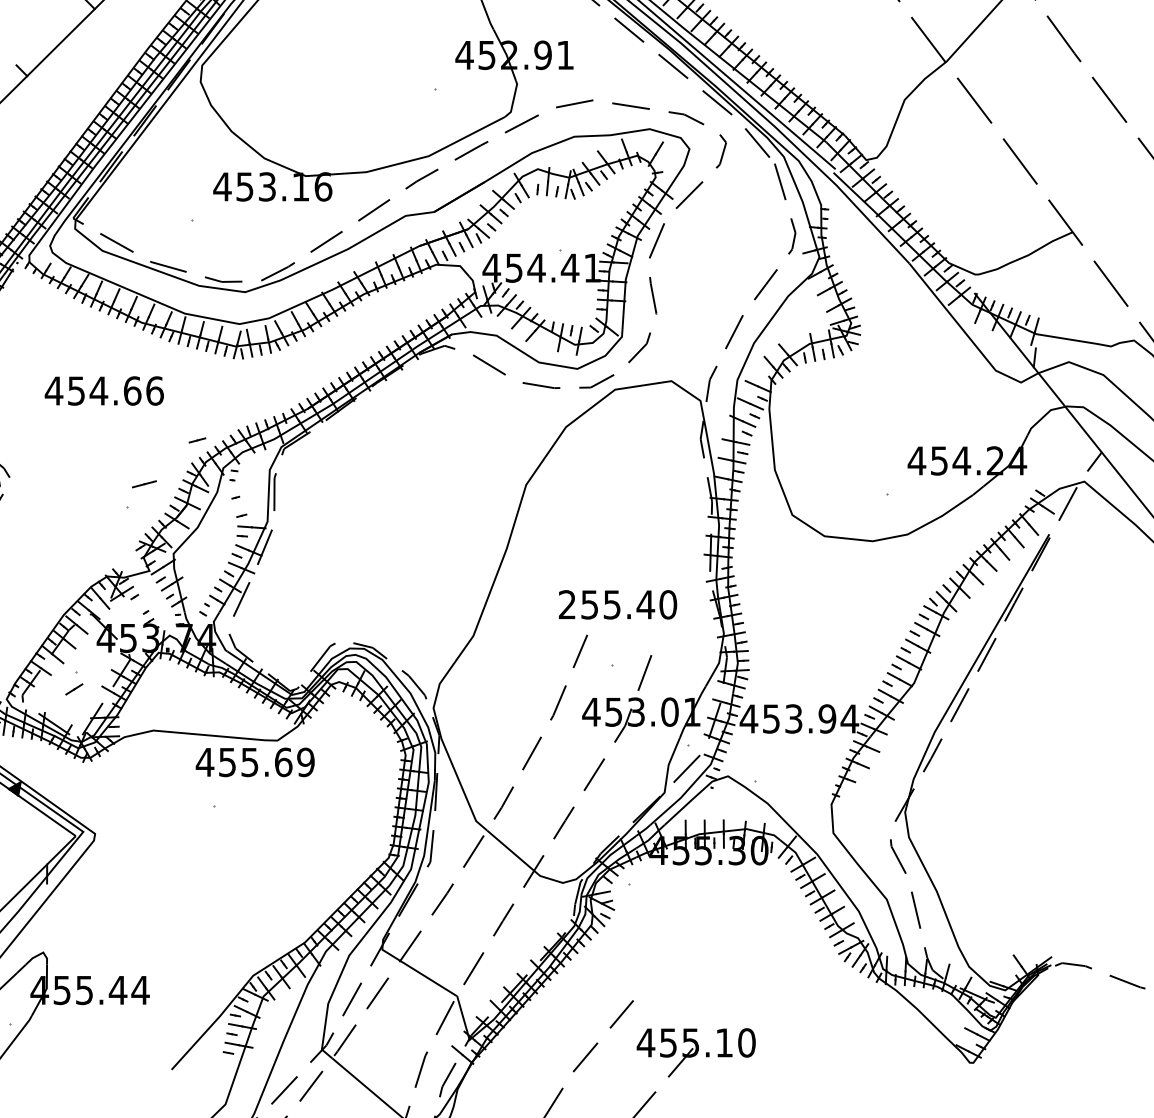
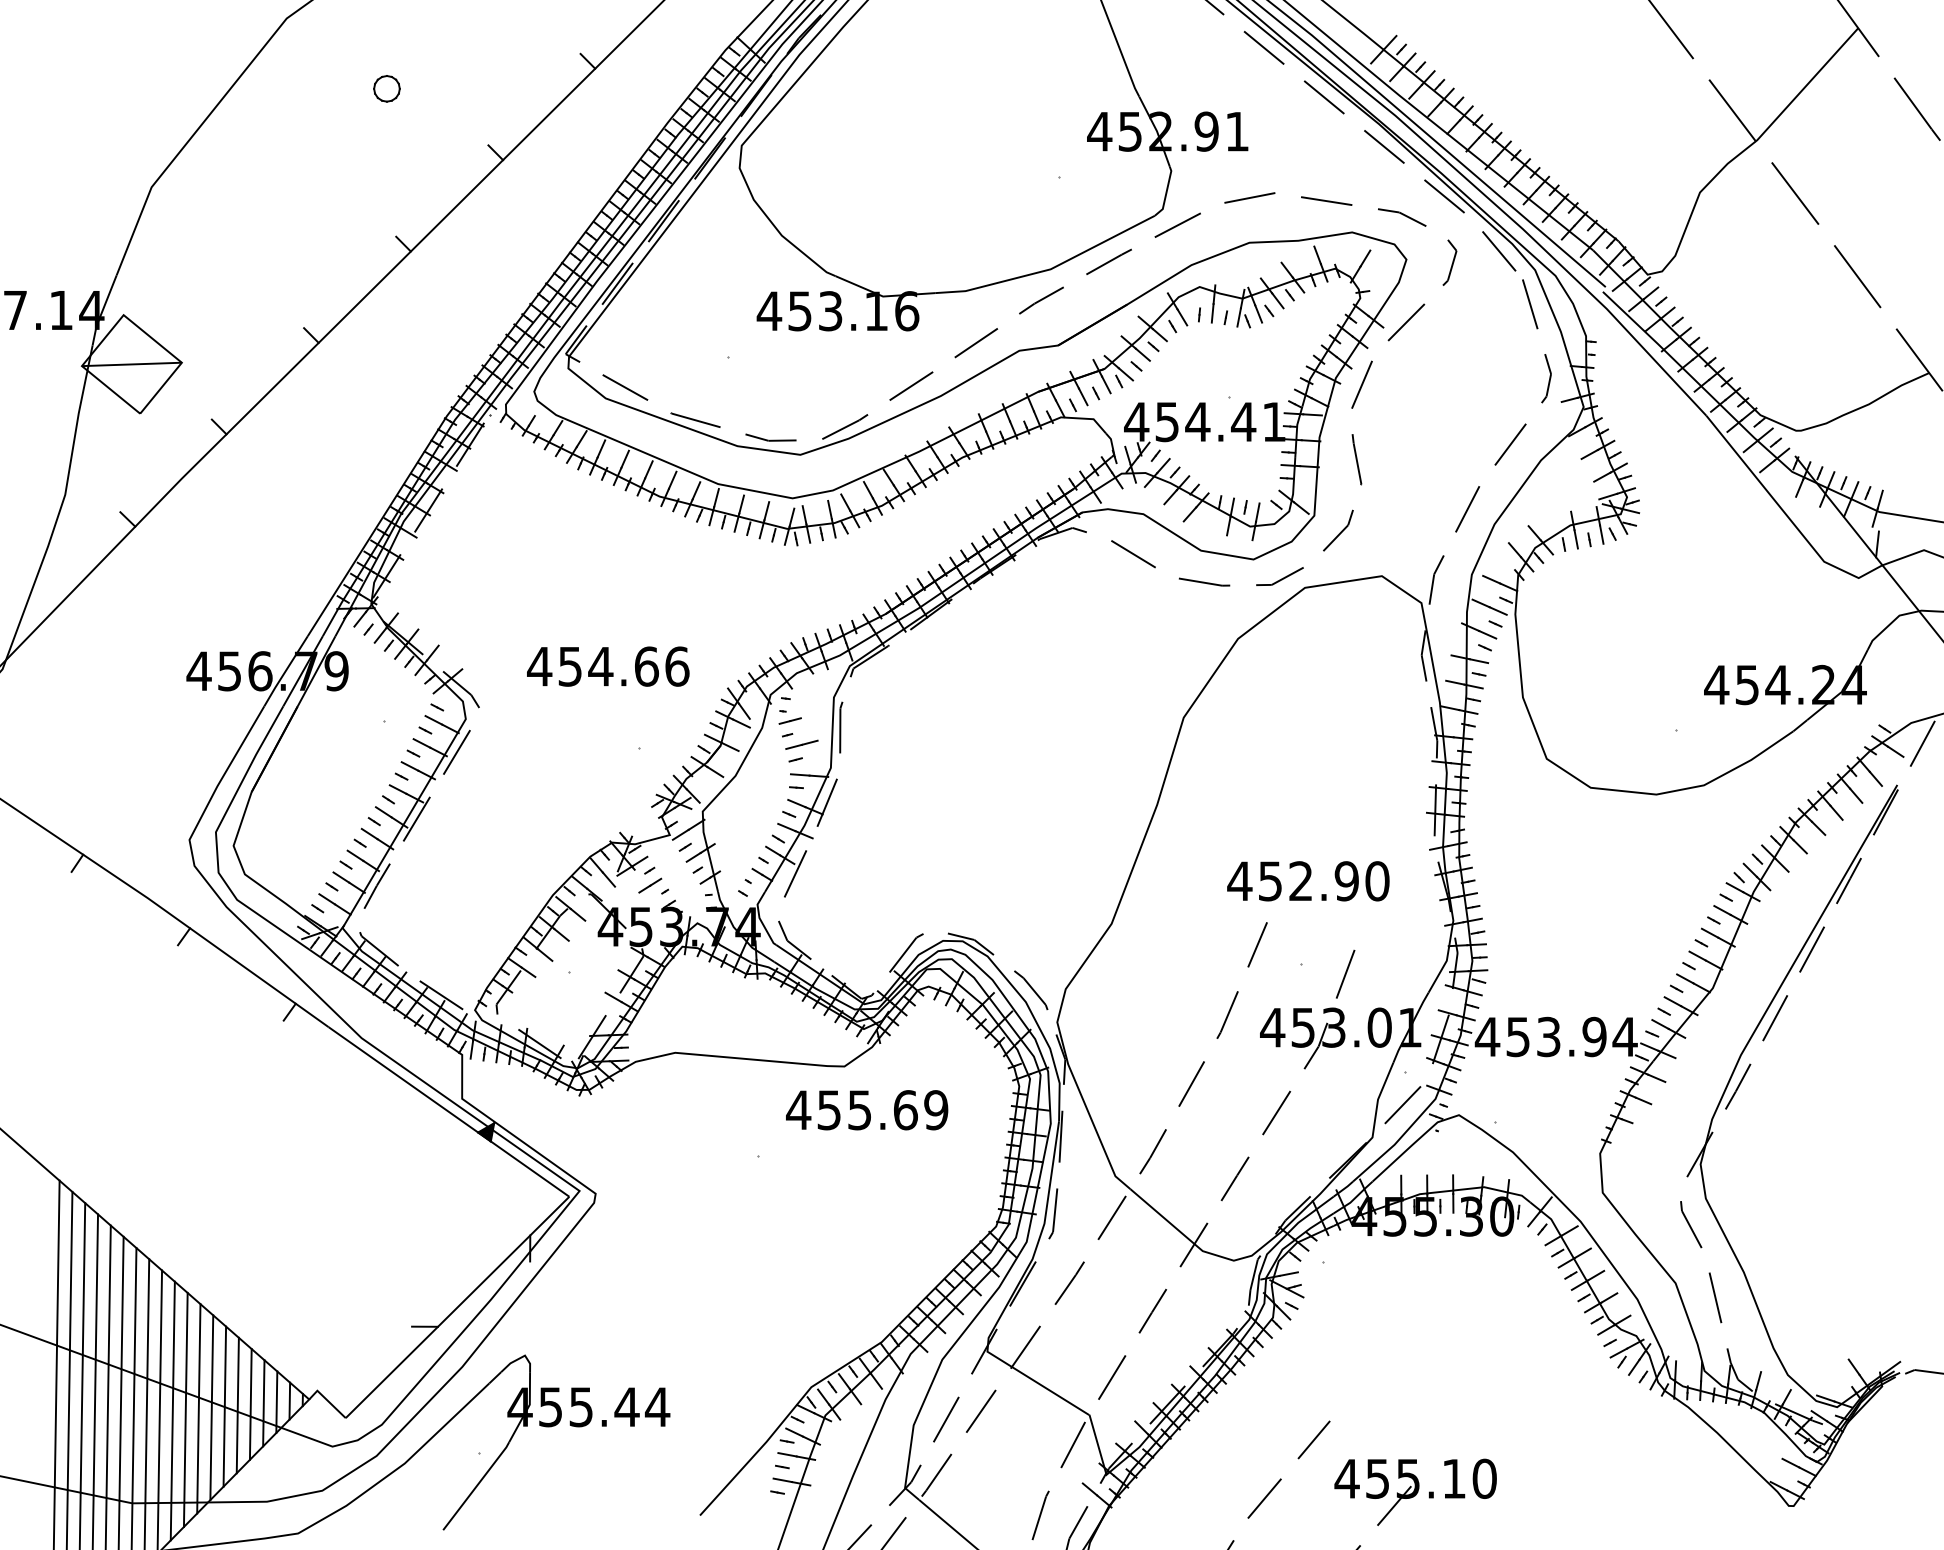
text: (104, 390) -> (608, 666), moved
line: (196, 440) -> (789, 720), moved
line: (144, 484) -> (801, 744), moved
text: (606, 604) -> (1293, 881), 255.40 -> 452.90
line: (74, 689) -> (650, 885), moved
text: (255, 762) -> (867, 1110), moved

